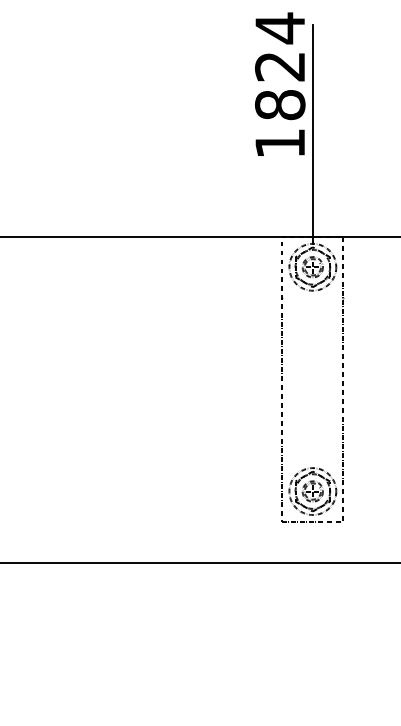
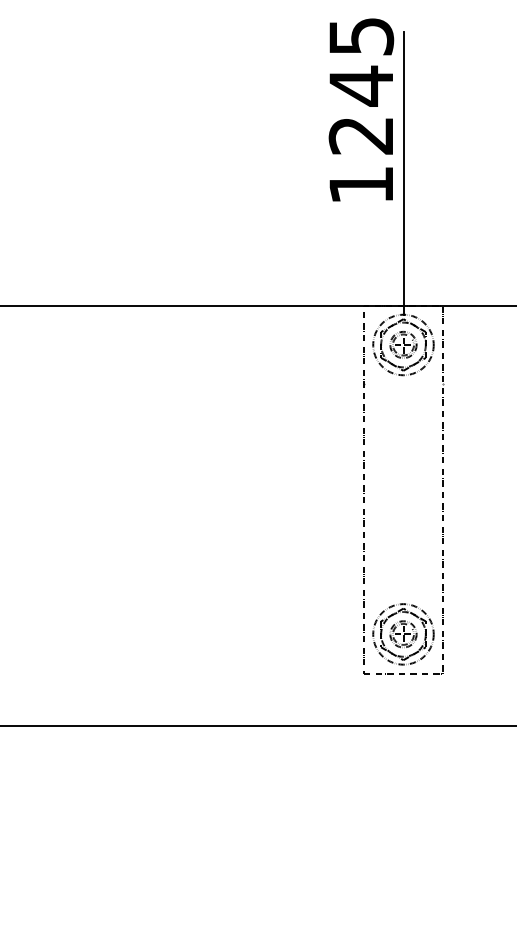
text: (280, 66) -> (361, 85), 1824 -> 1245

